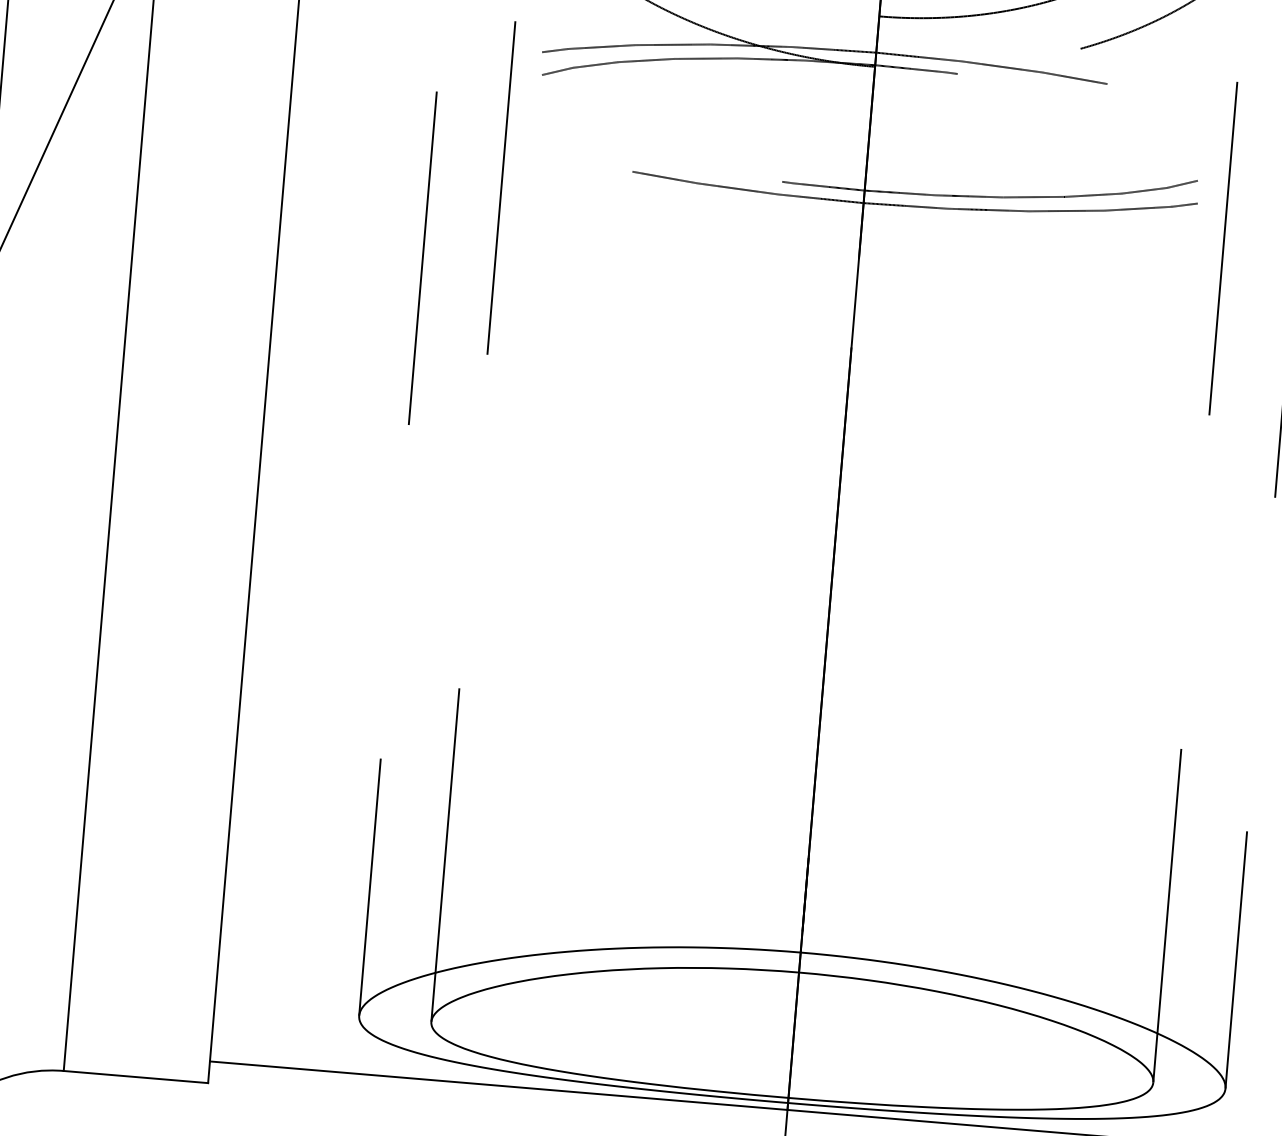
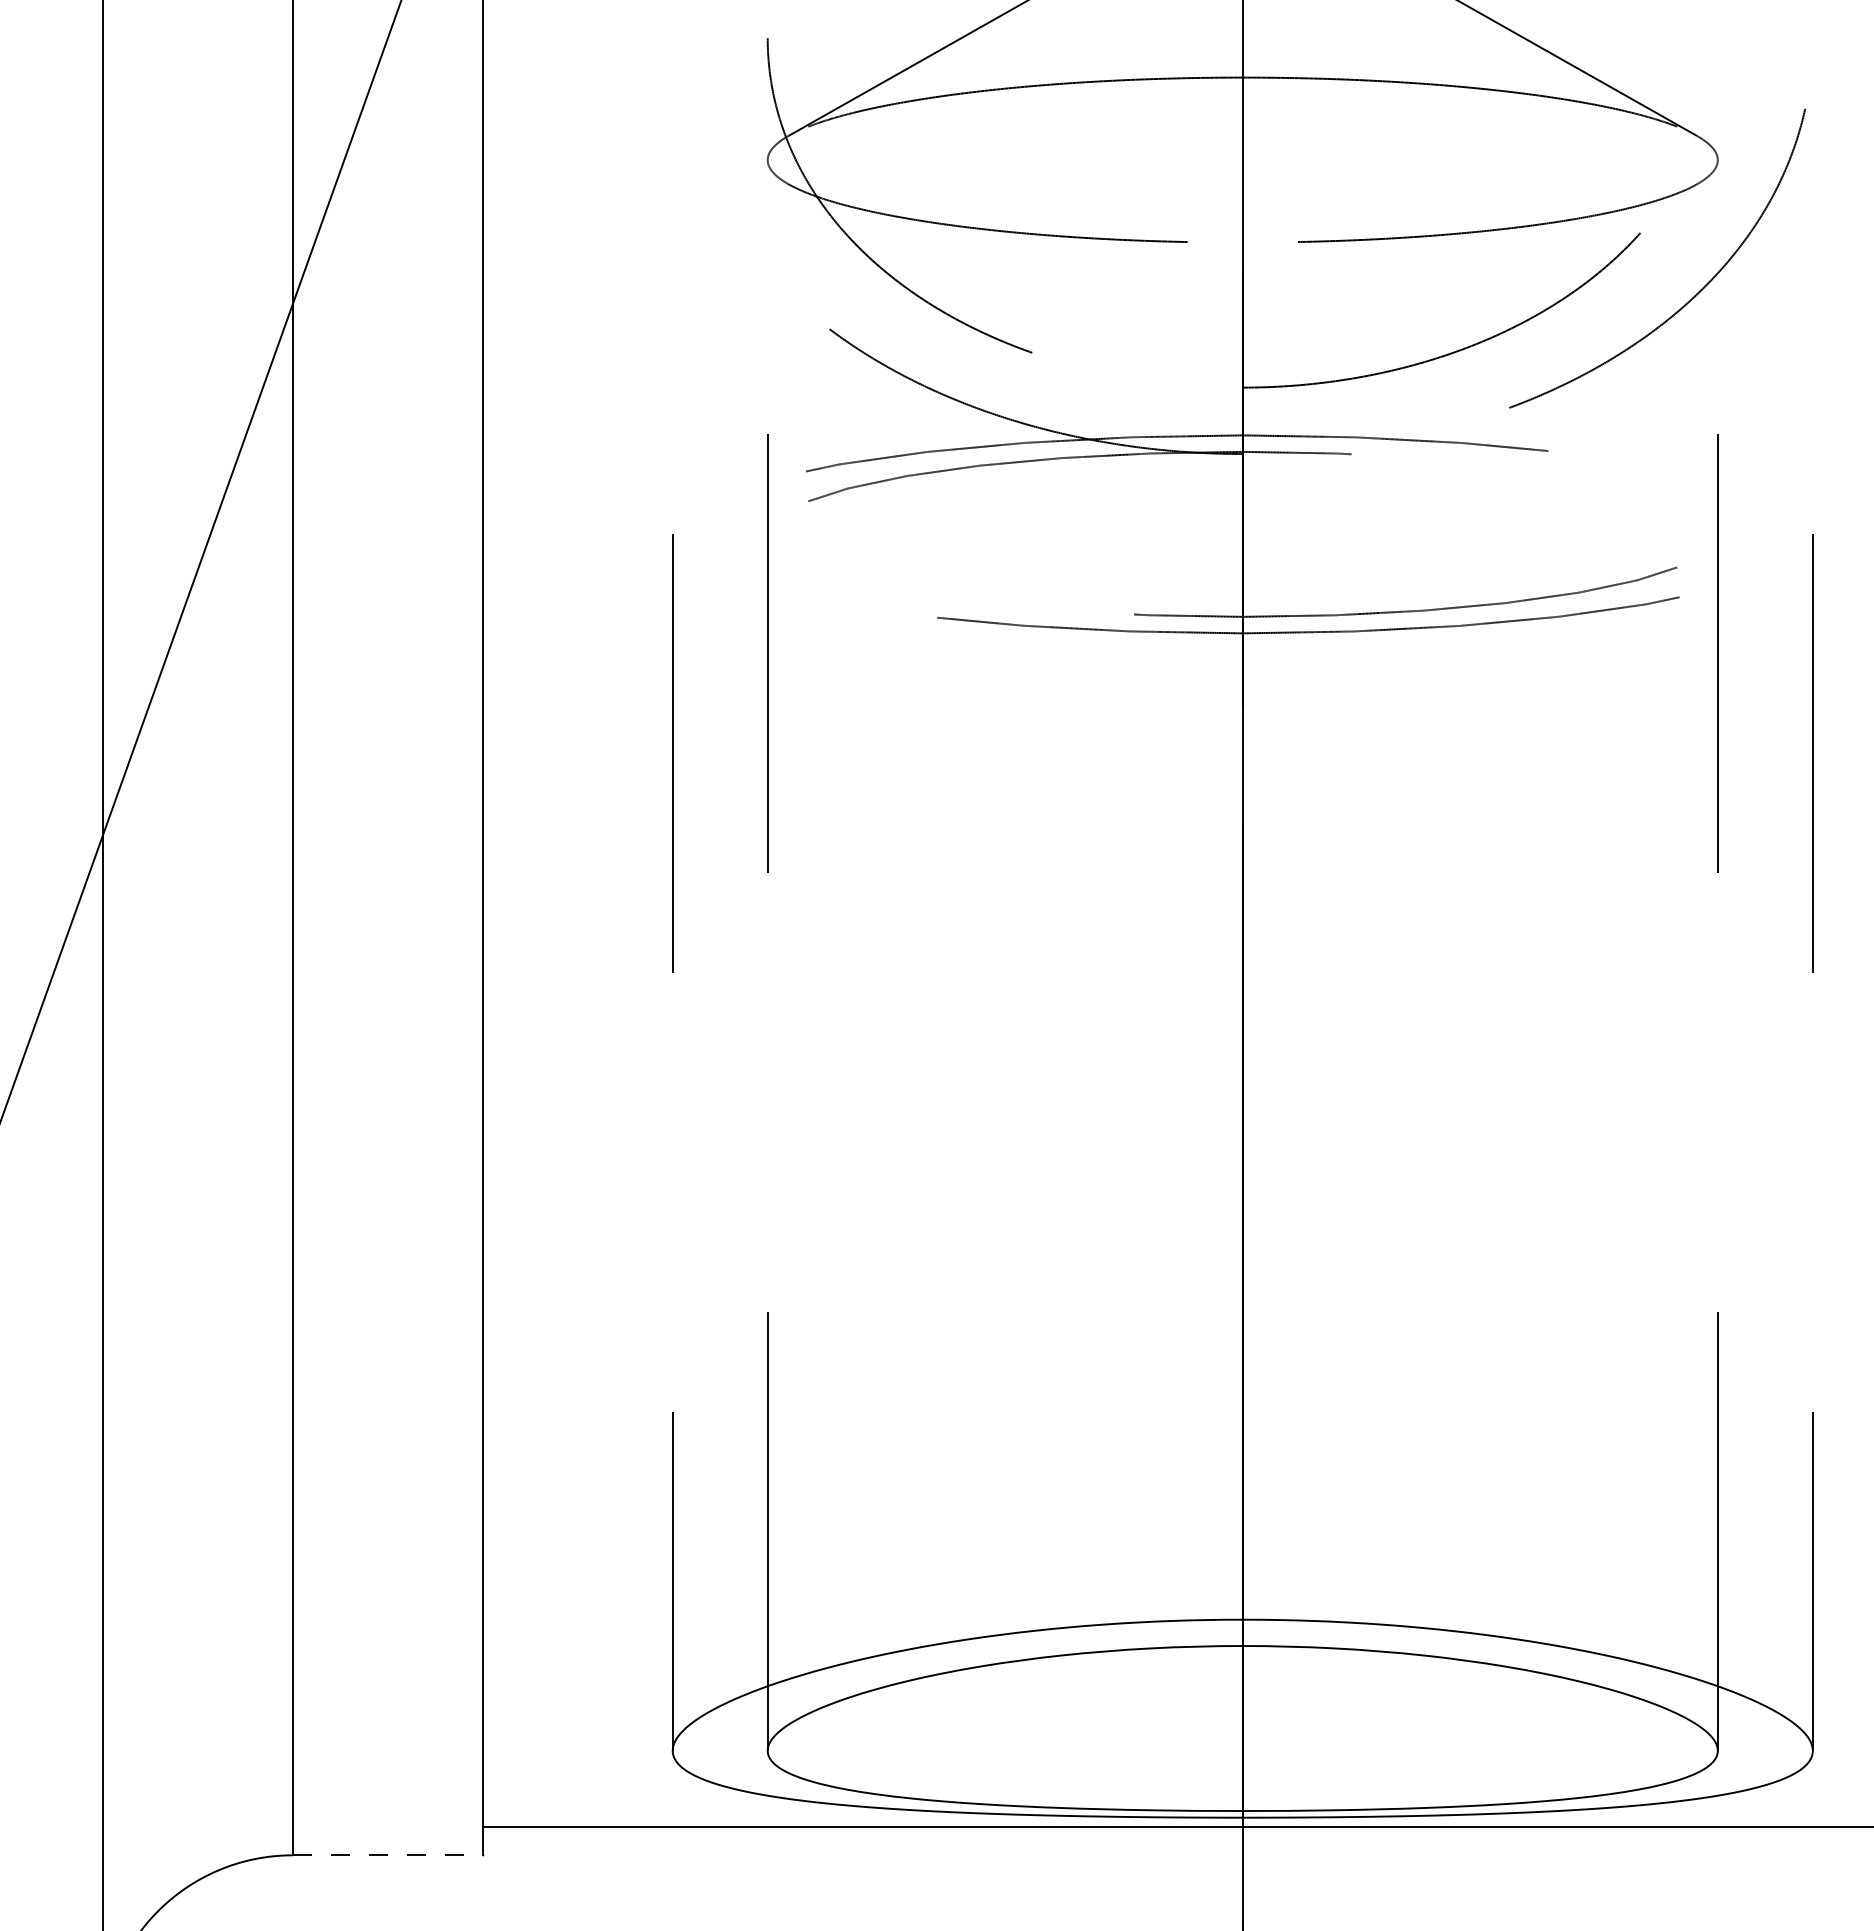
line: (136, 1077) -> (388, 1855), solid -> dashed

